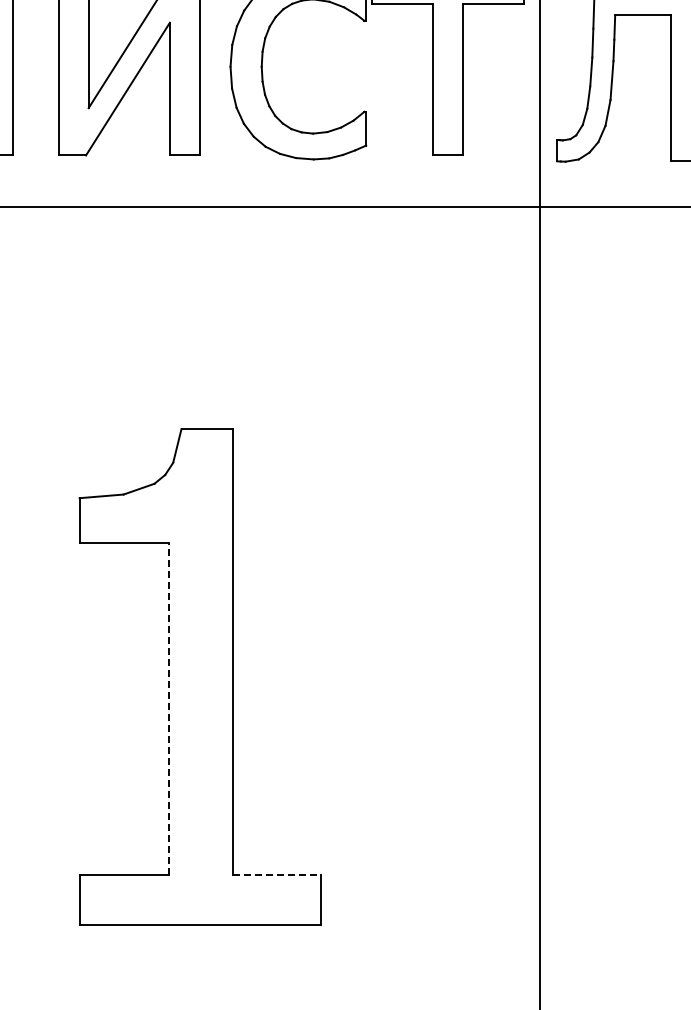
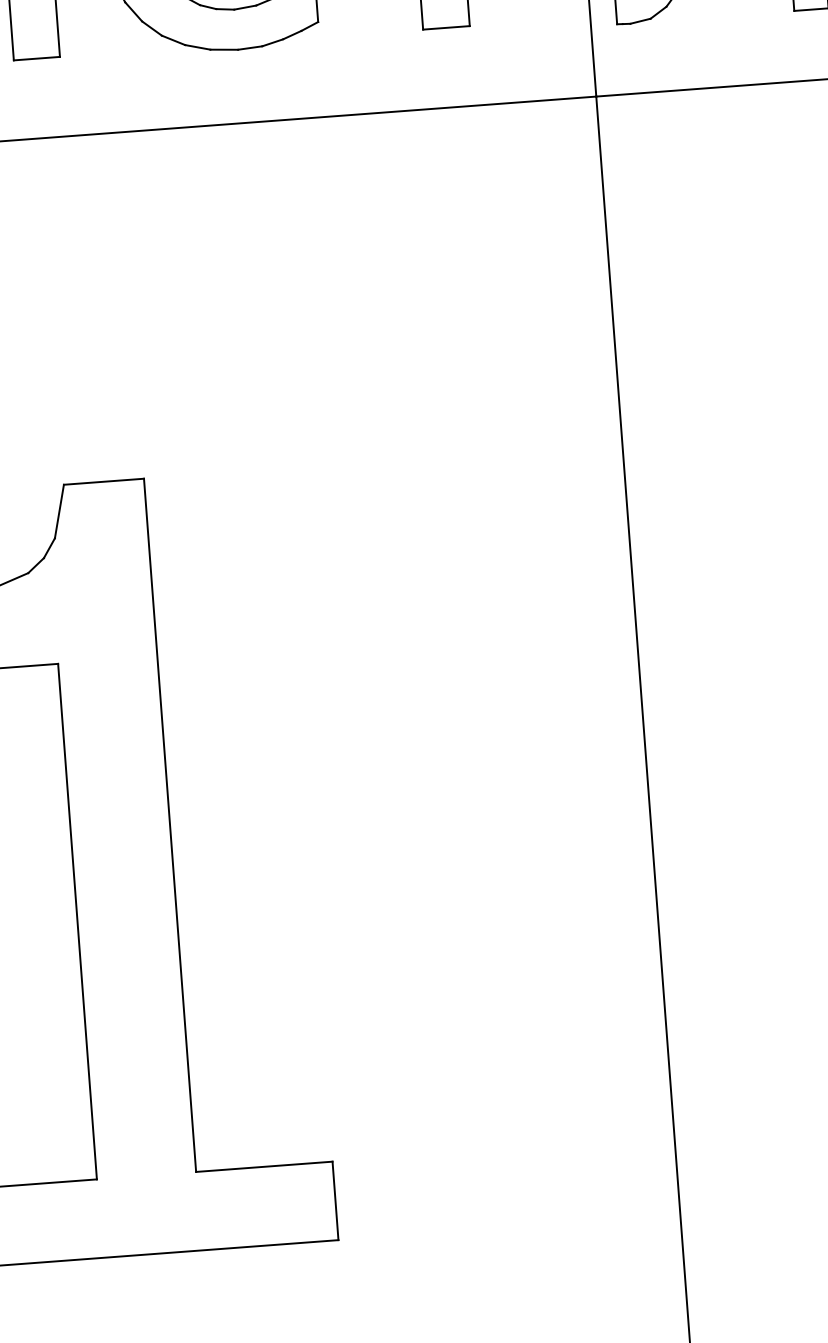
line: (169, 708) -> (77, 921), dashed -> solid
line: (276, 874) -> (263, 1166), dashed -> solid

